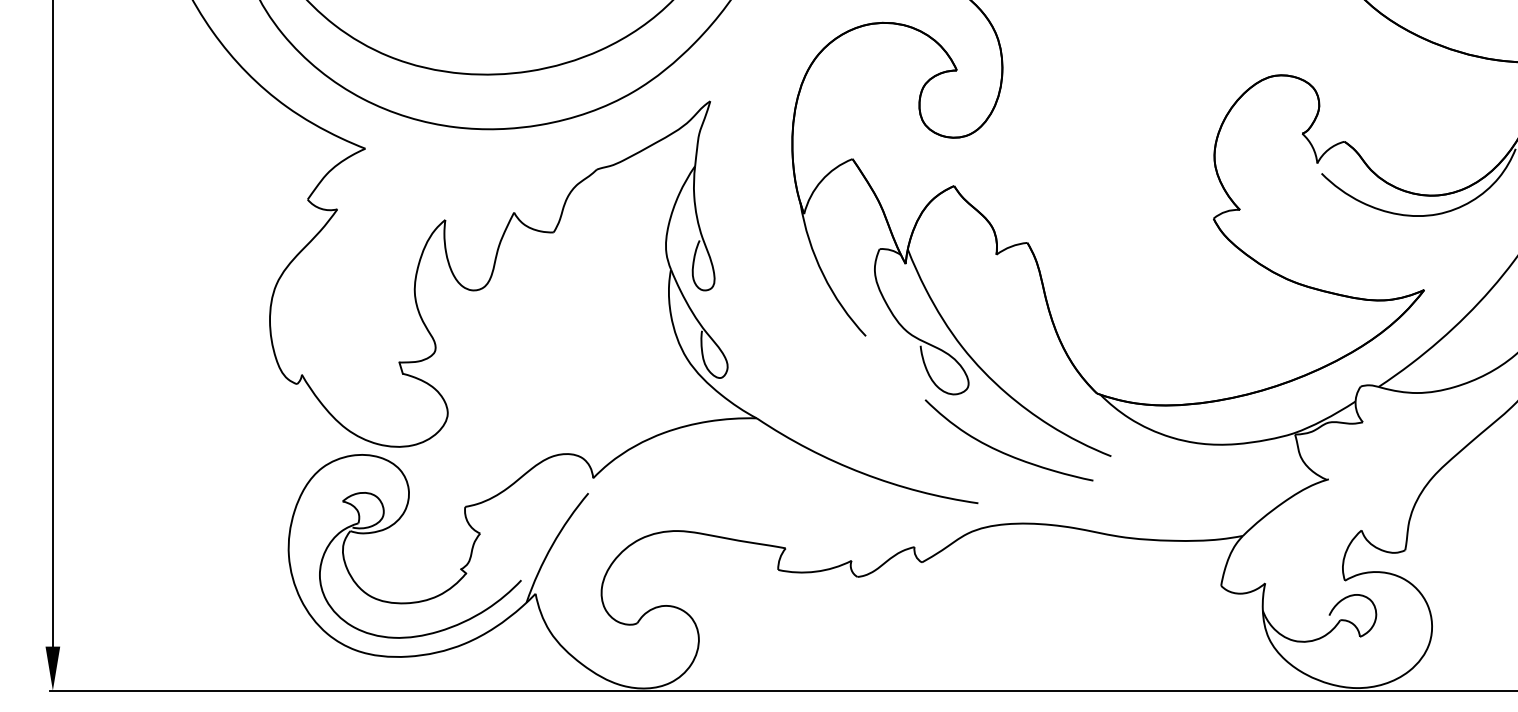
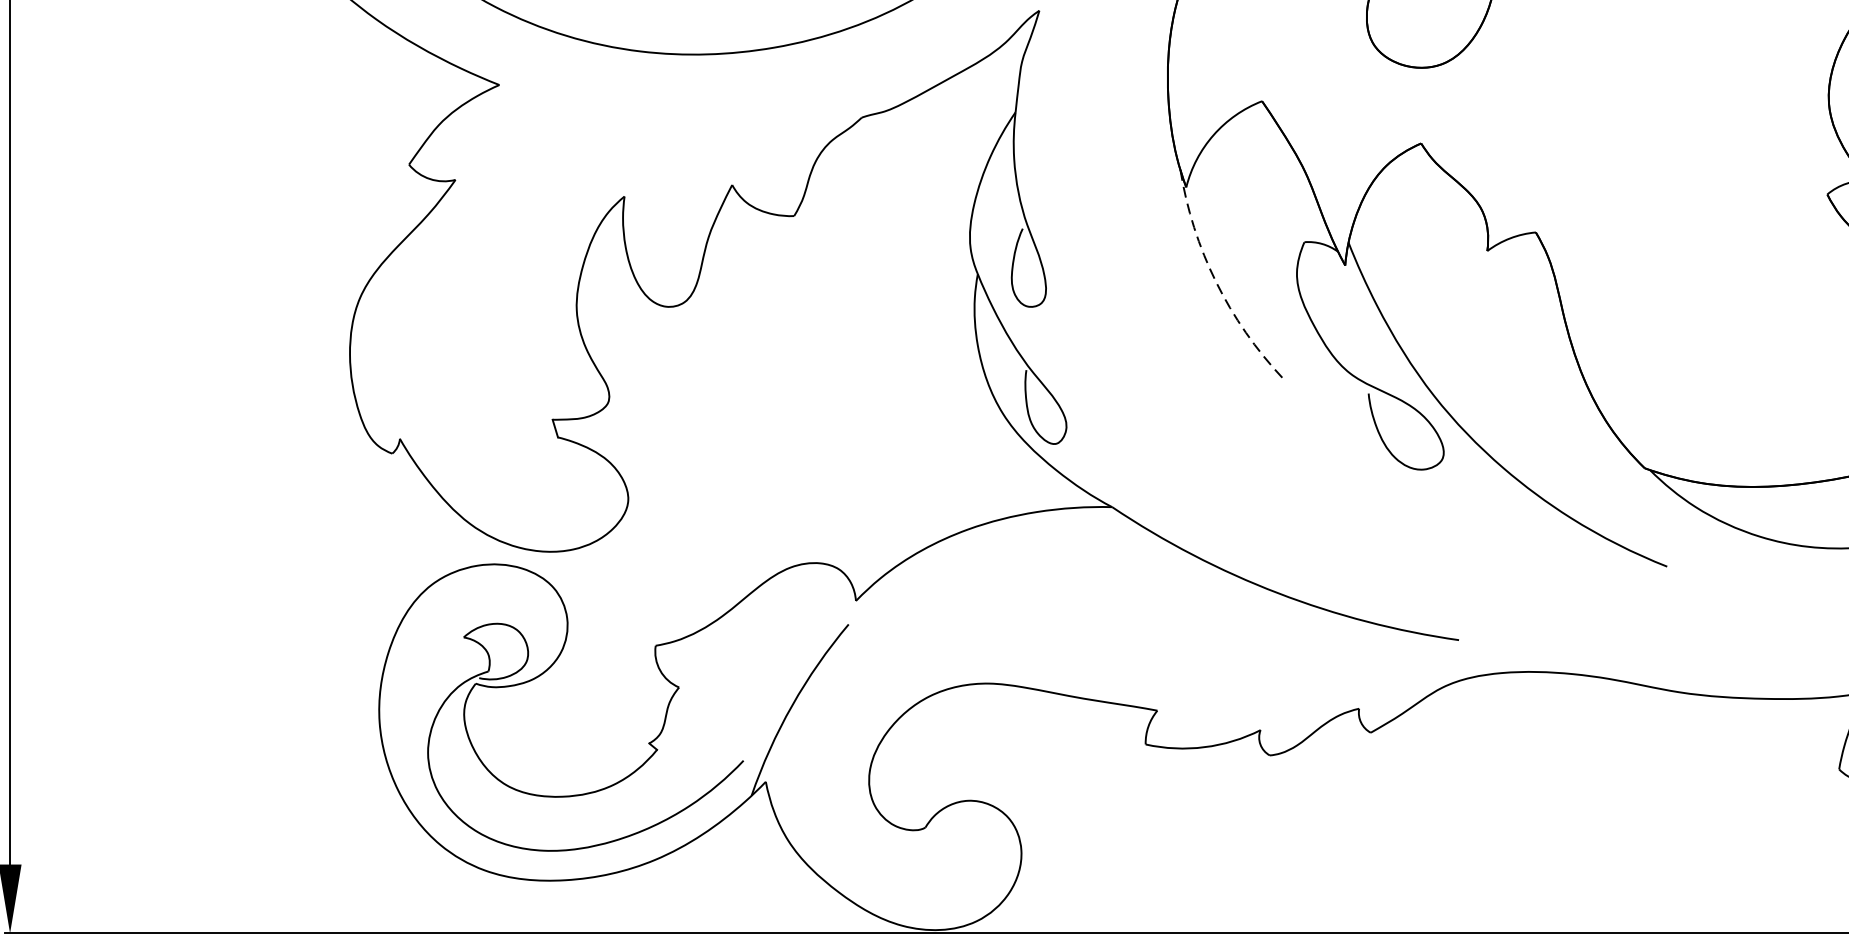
arc: (823, 274) -> (1216, 281), solid -> dashed
curve: (1002, 451) -> (1496, 559), removed

